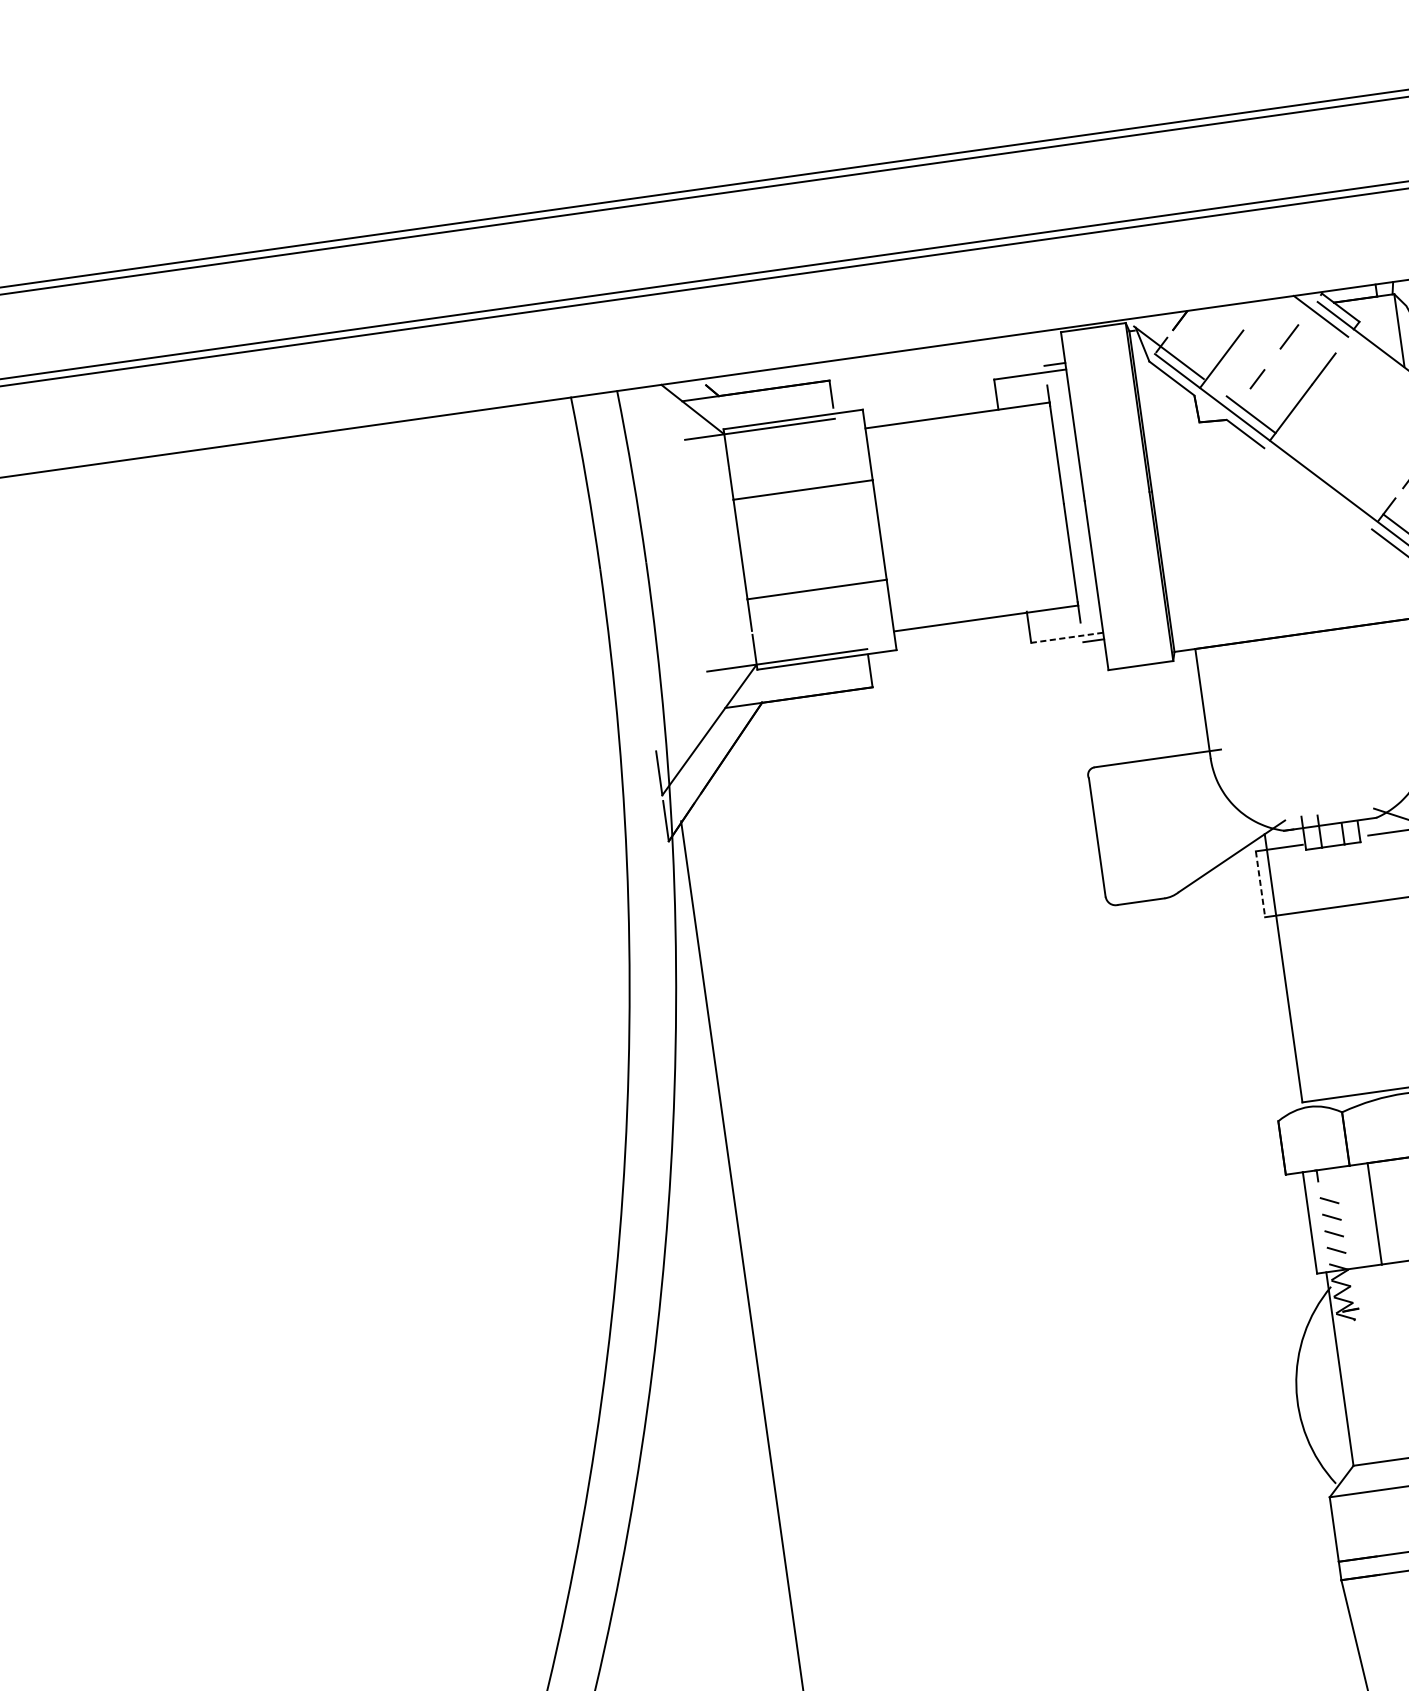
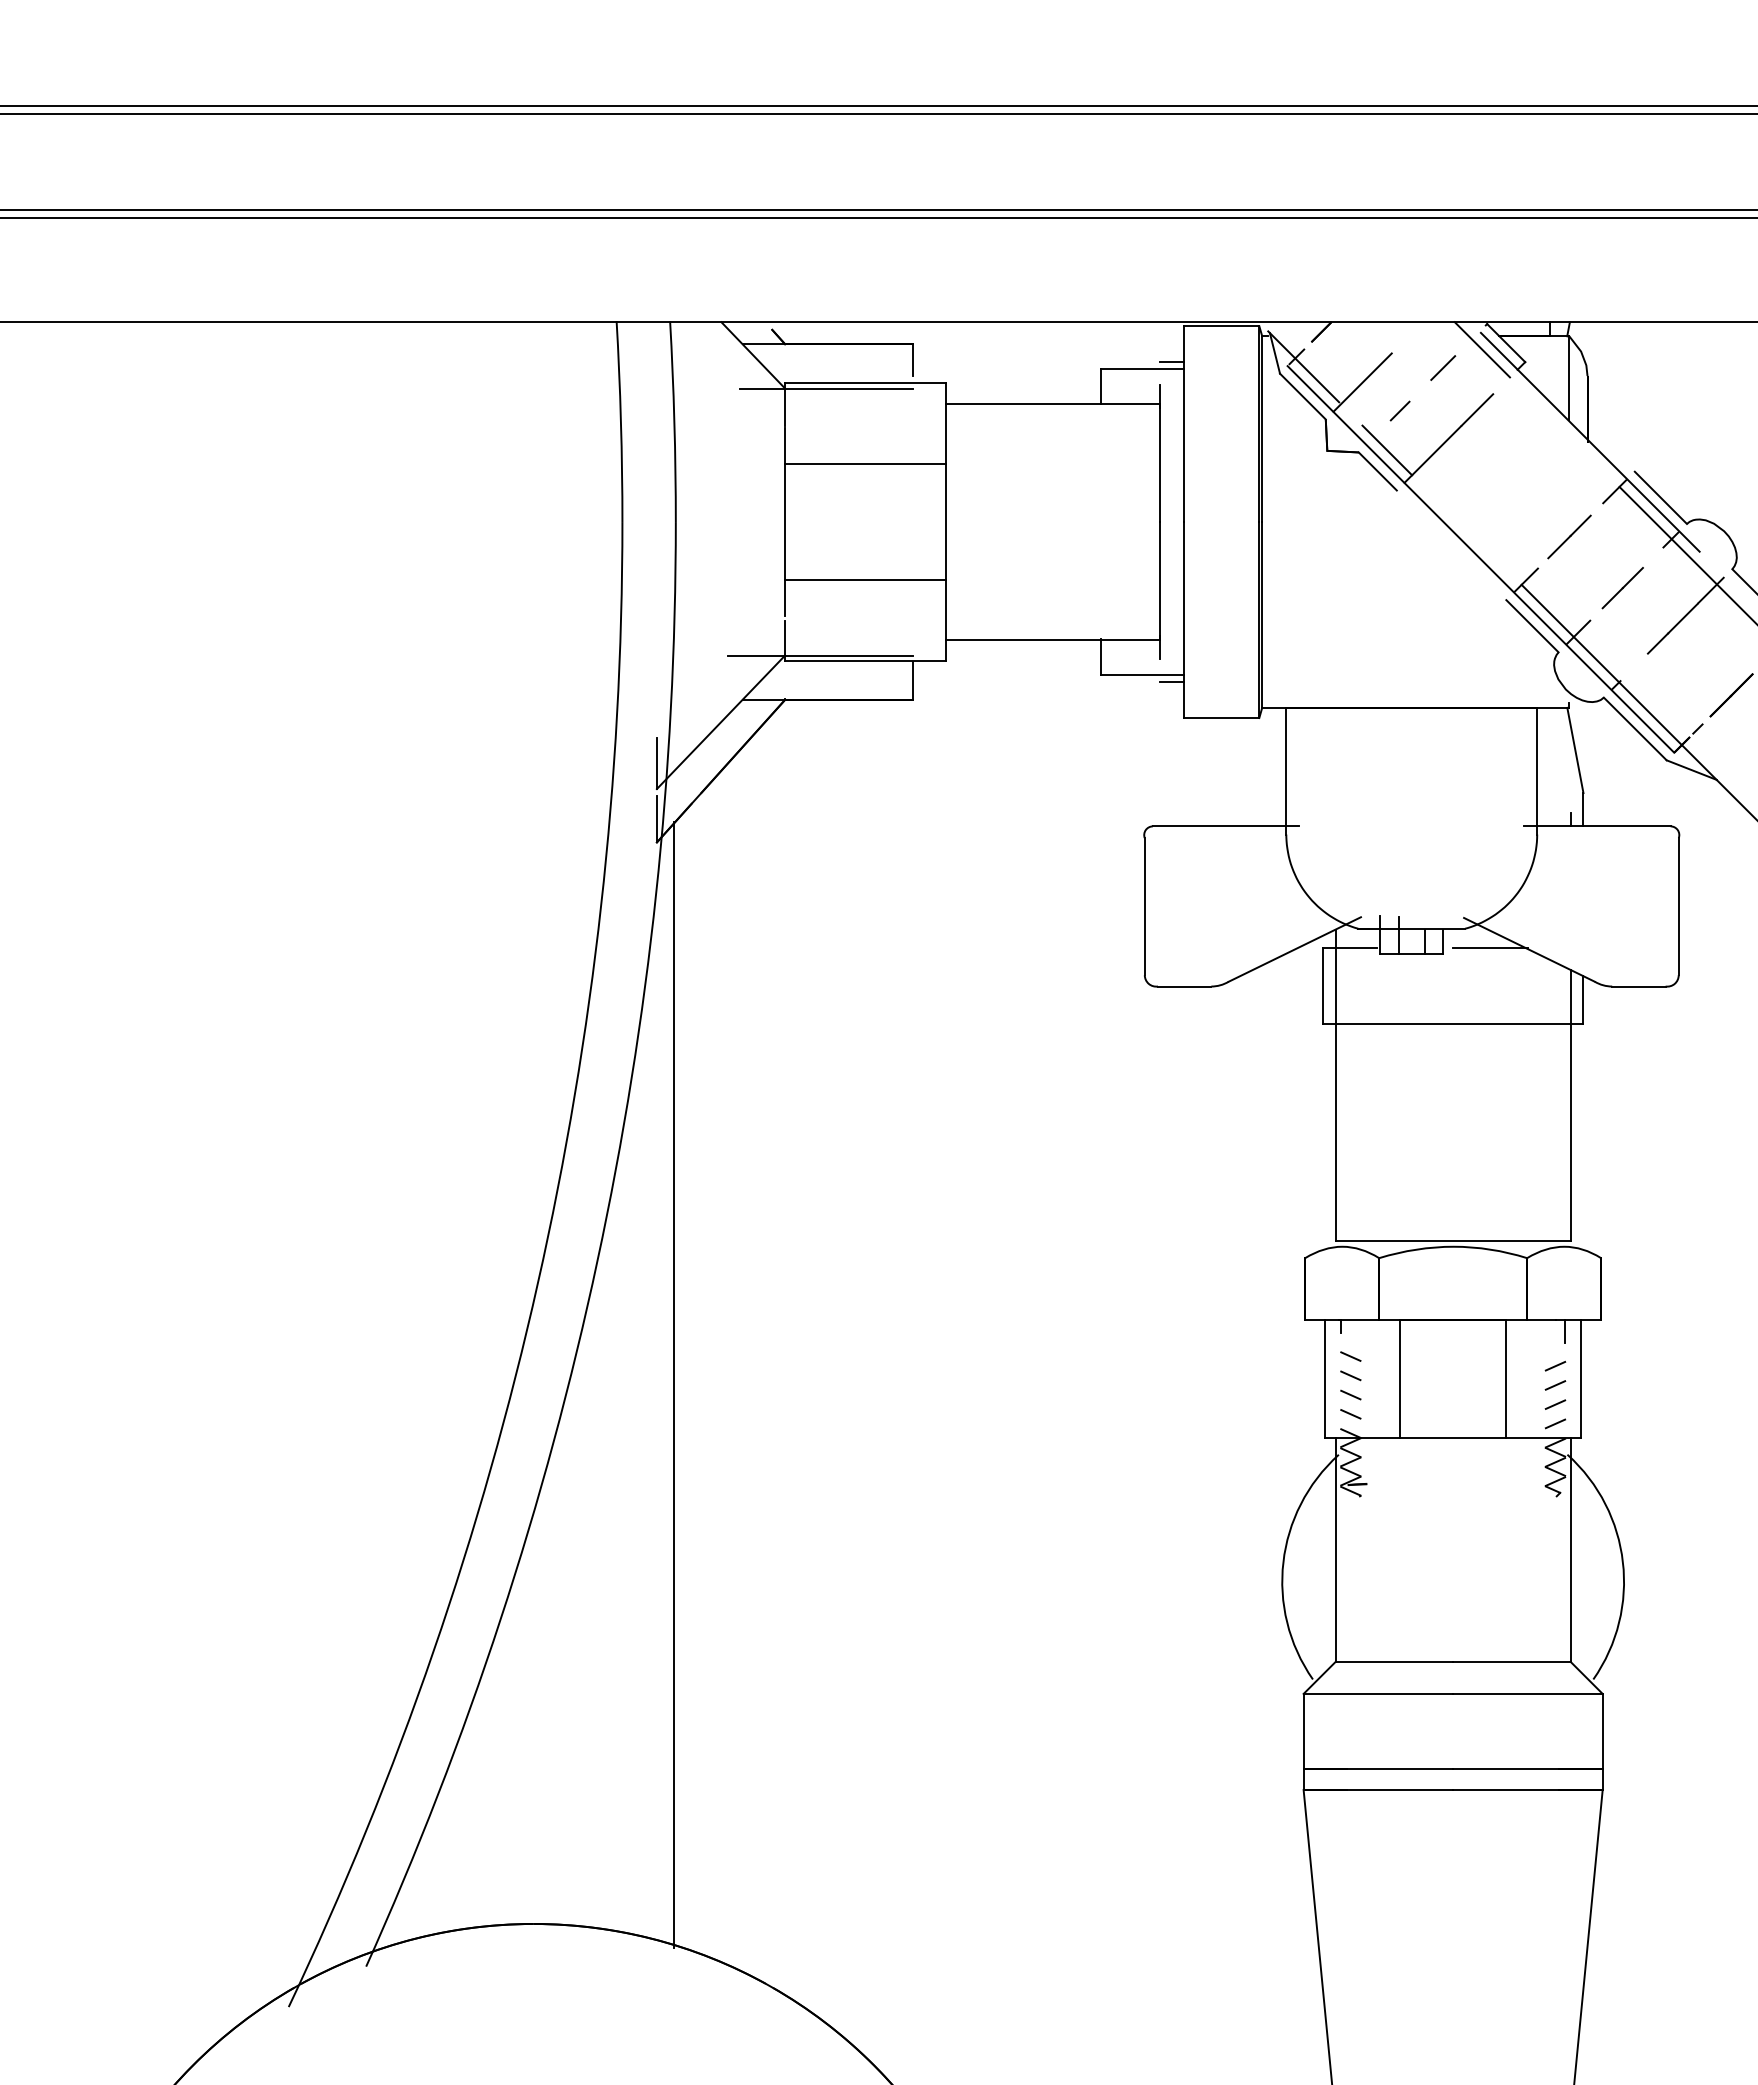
line: (1067, 637) -> (1142, 674), dashed -> solid
line: (1260, 884) -> (1322, 986), dashed -> solid

